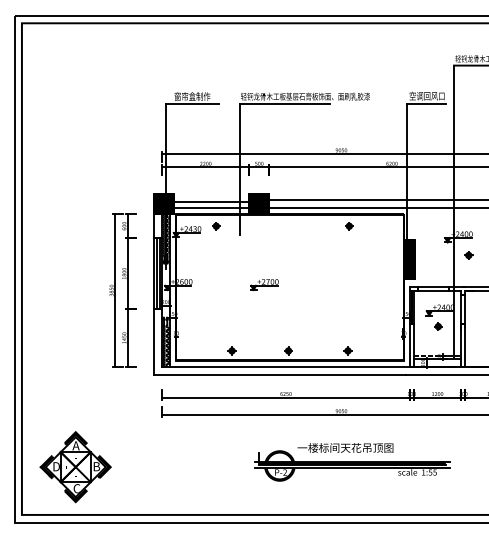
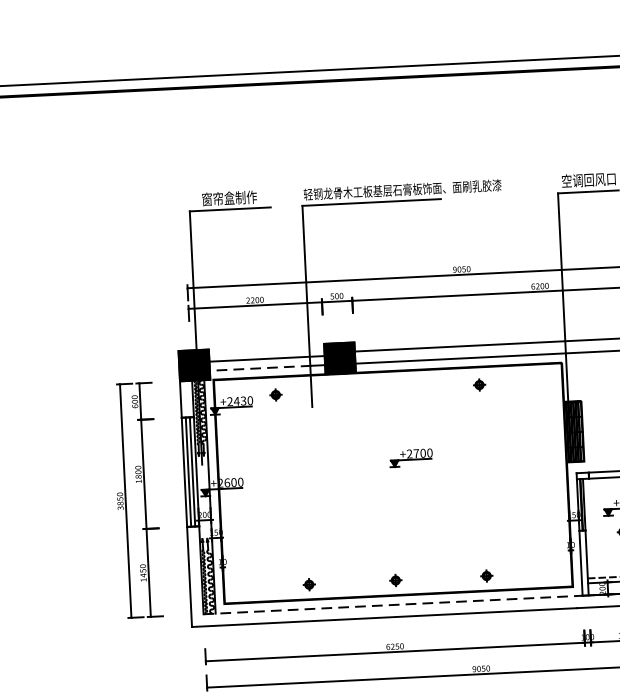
line: (206, 208) -> (259, 368), solid -> dashed
part: (264, 285) -> (411, 459), moved
line: (286, 366) -> (393, 604), solid -> dashed

